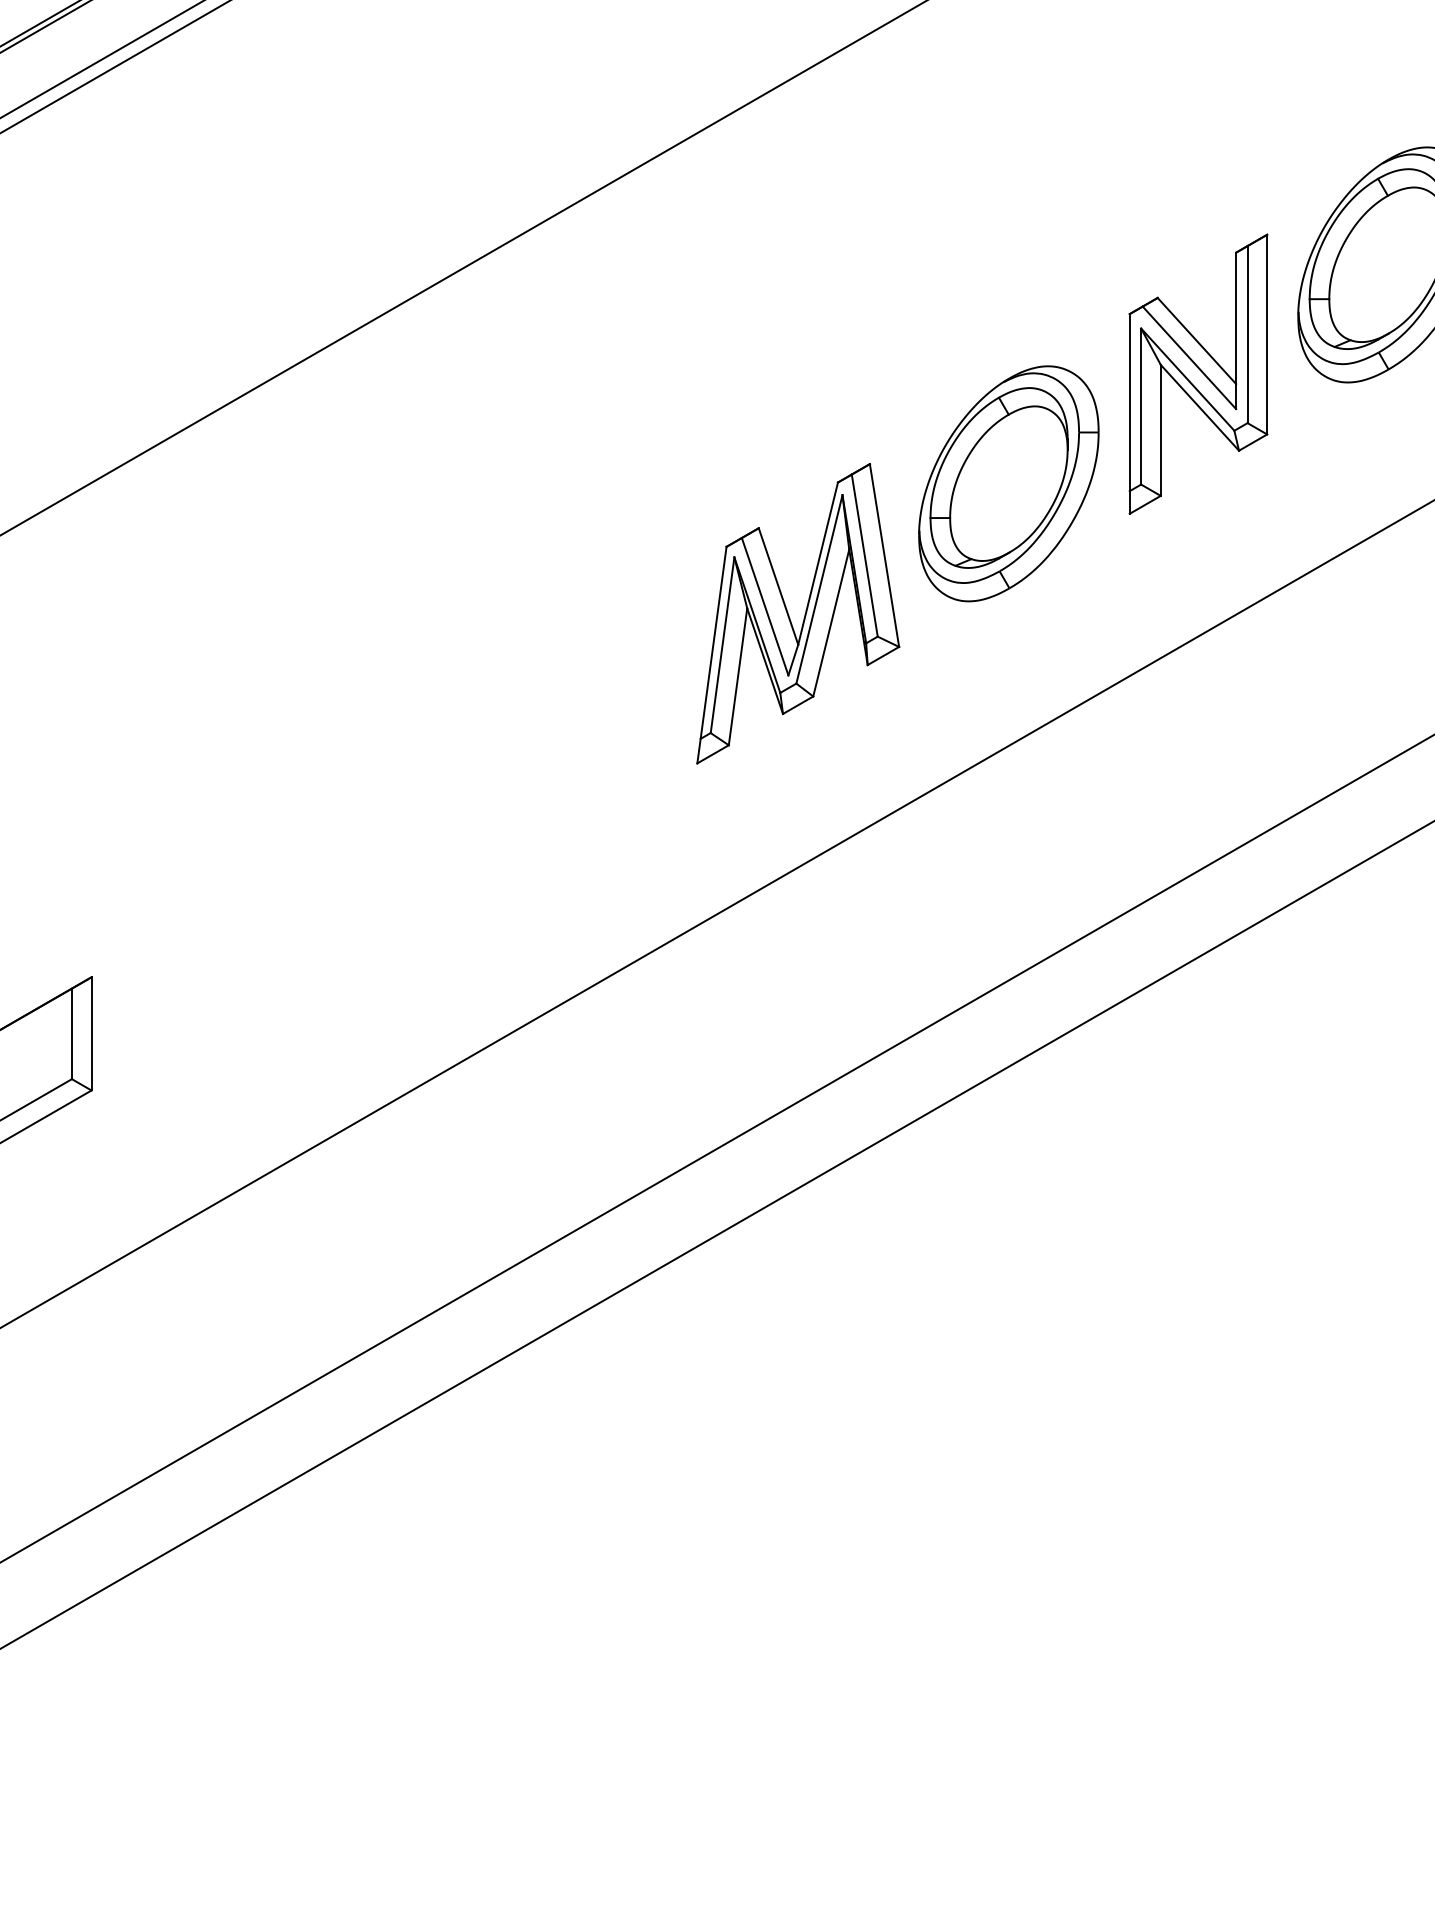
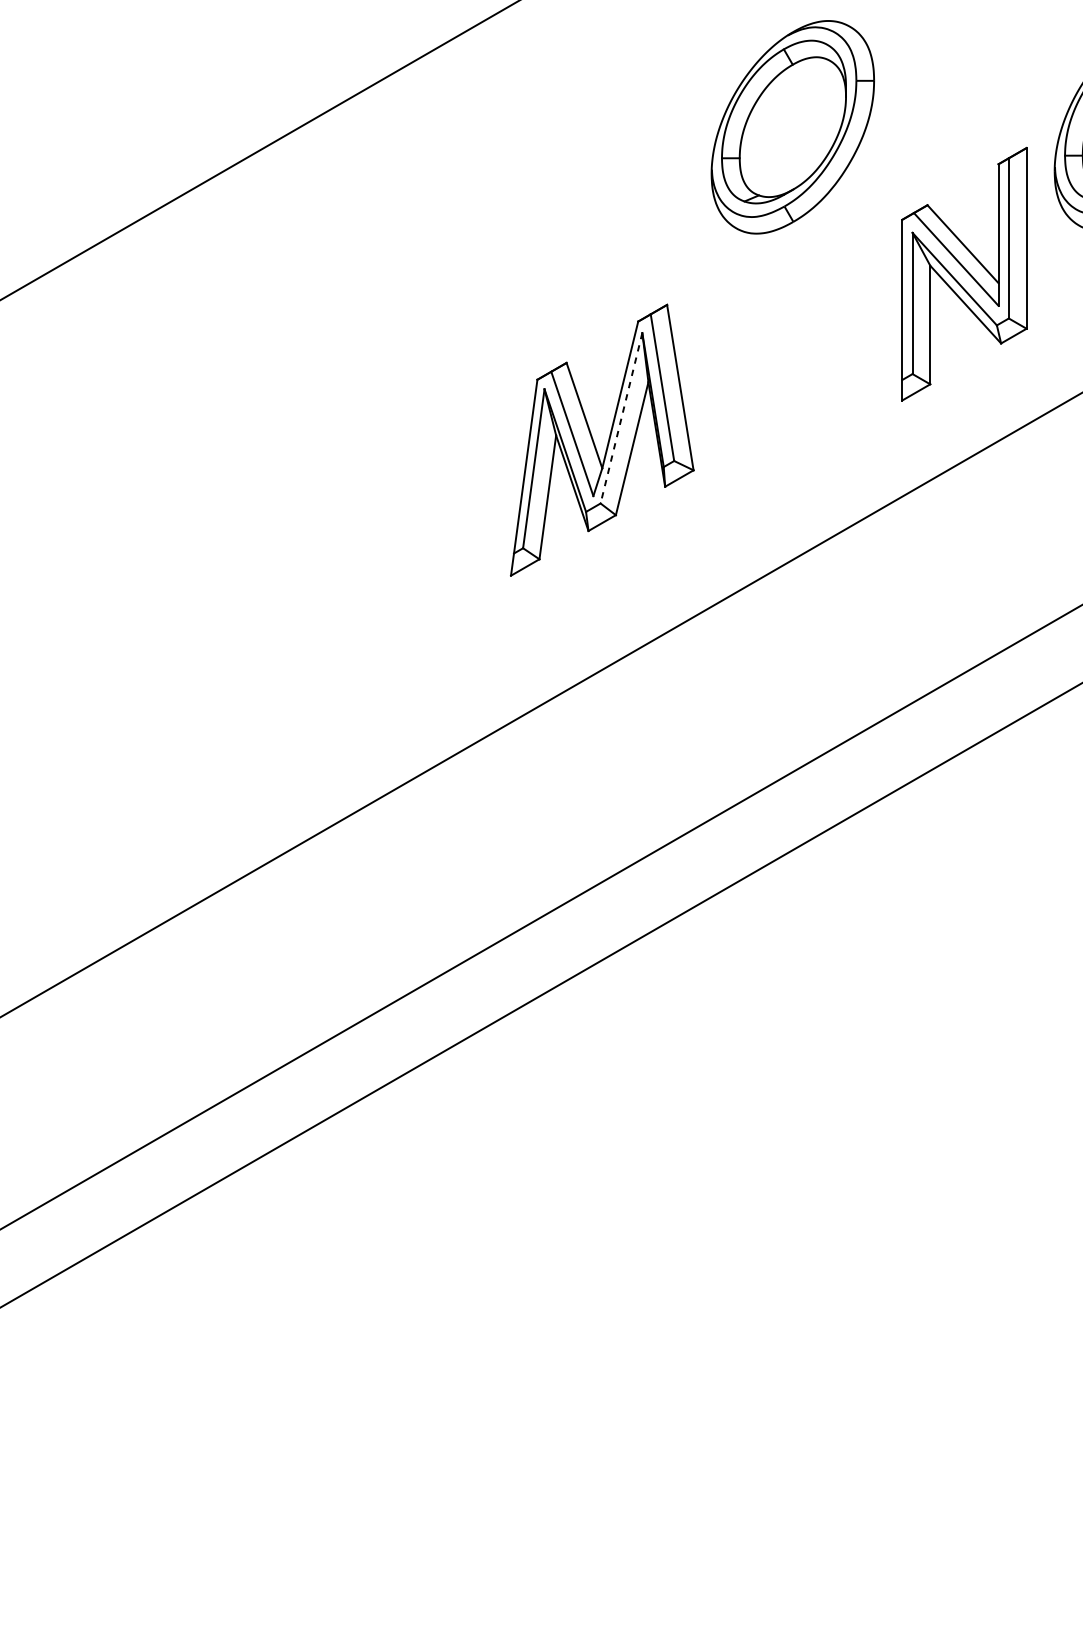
part: (1198, 373) -> (964, 273), moved
part: (1008, 483) -> (792, 127), moved
line: (819, 589) -> (621, 418), solid -> dashed

